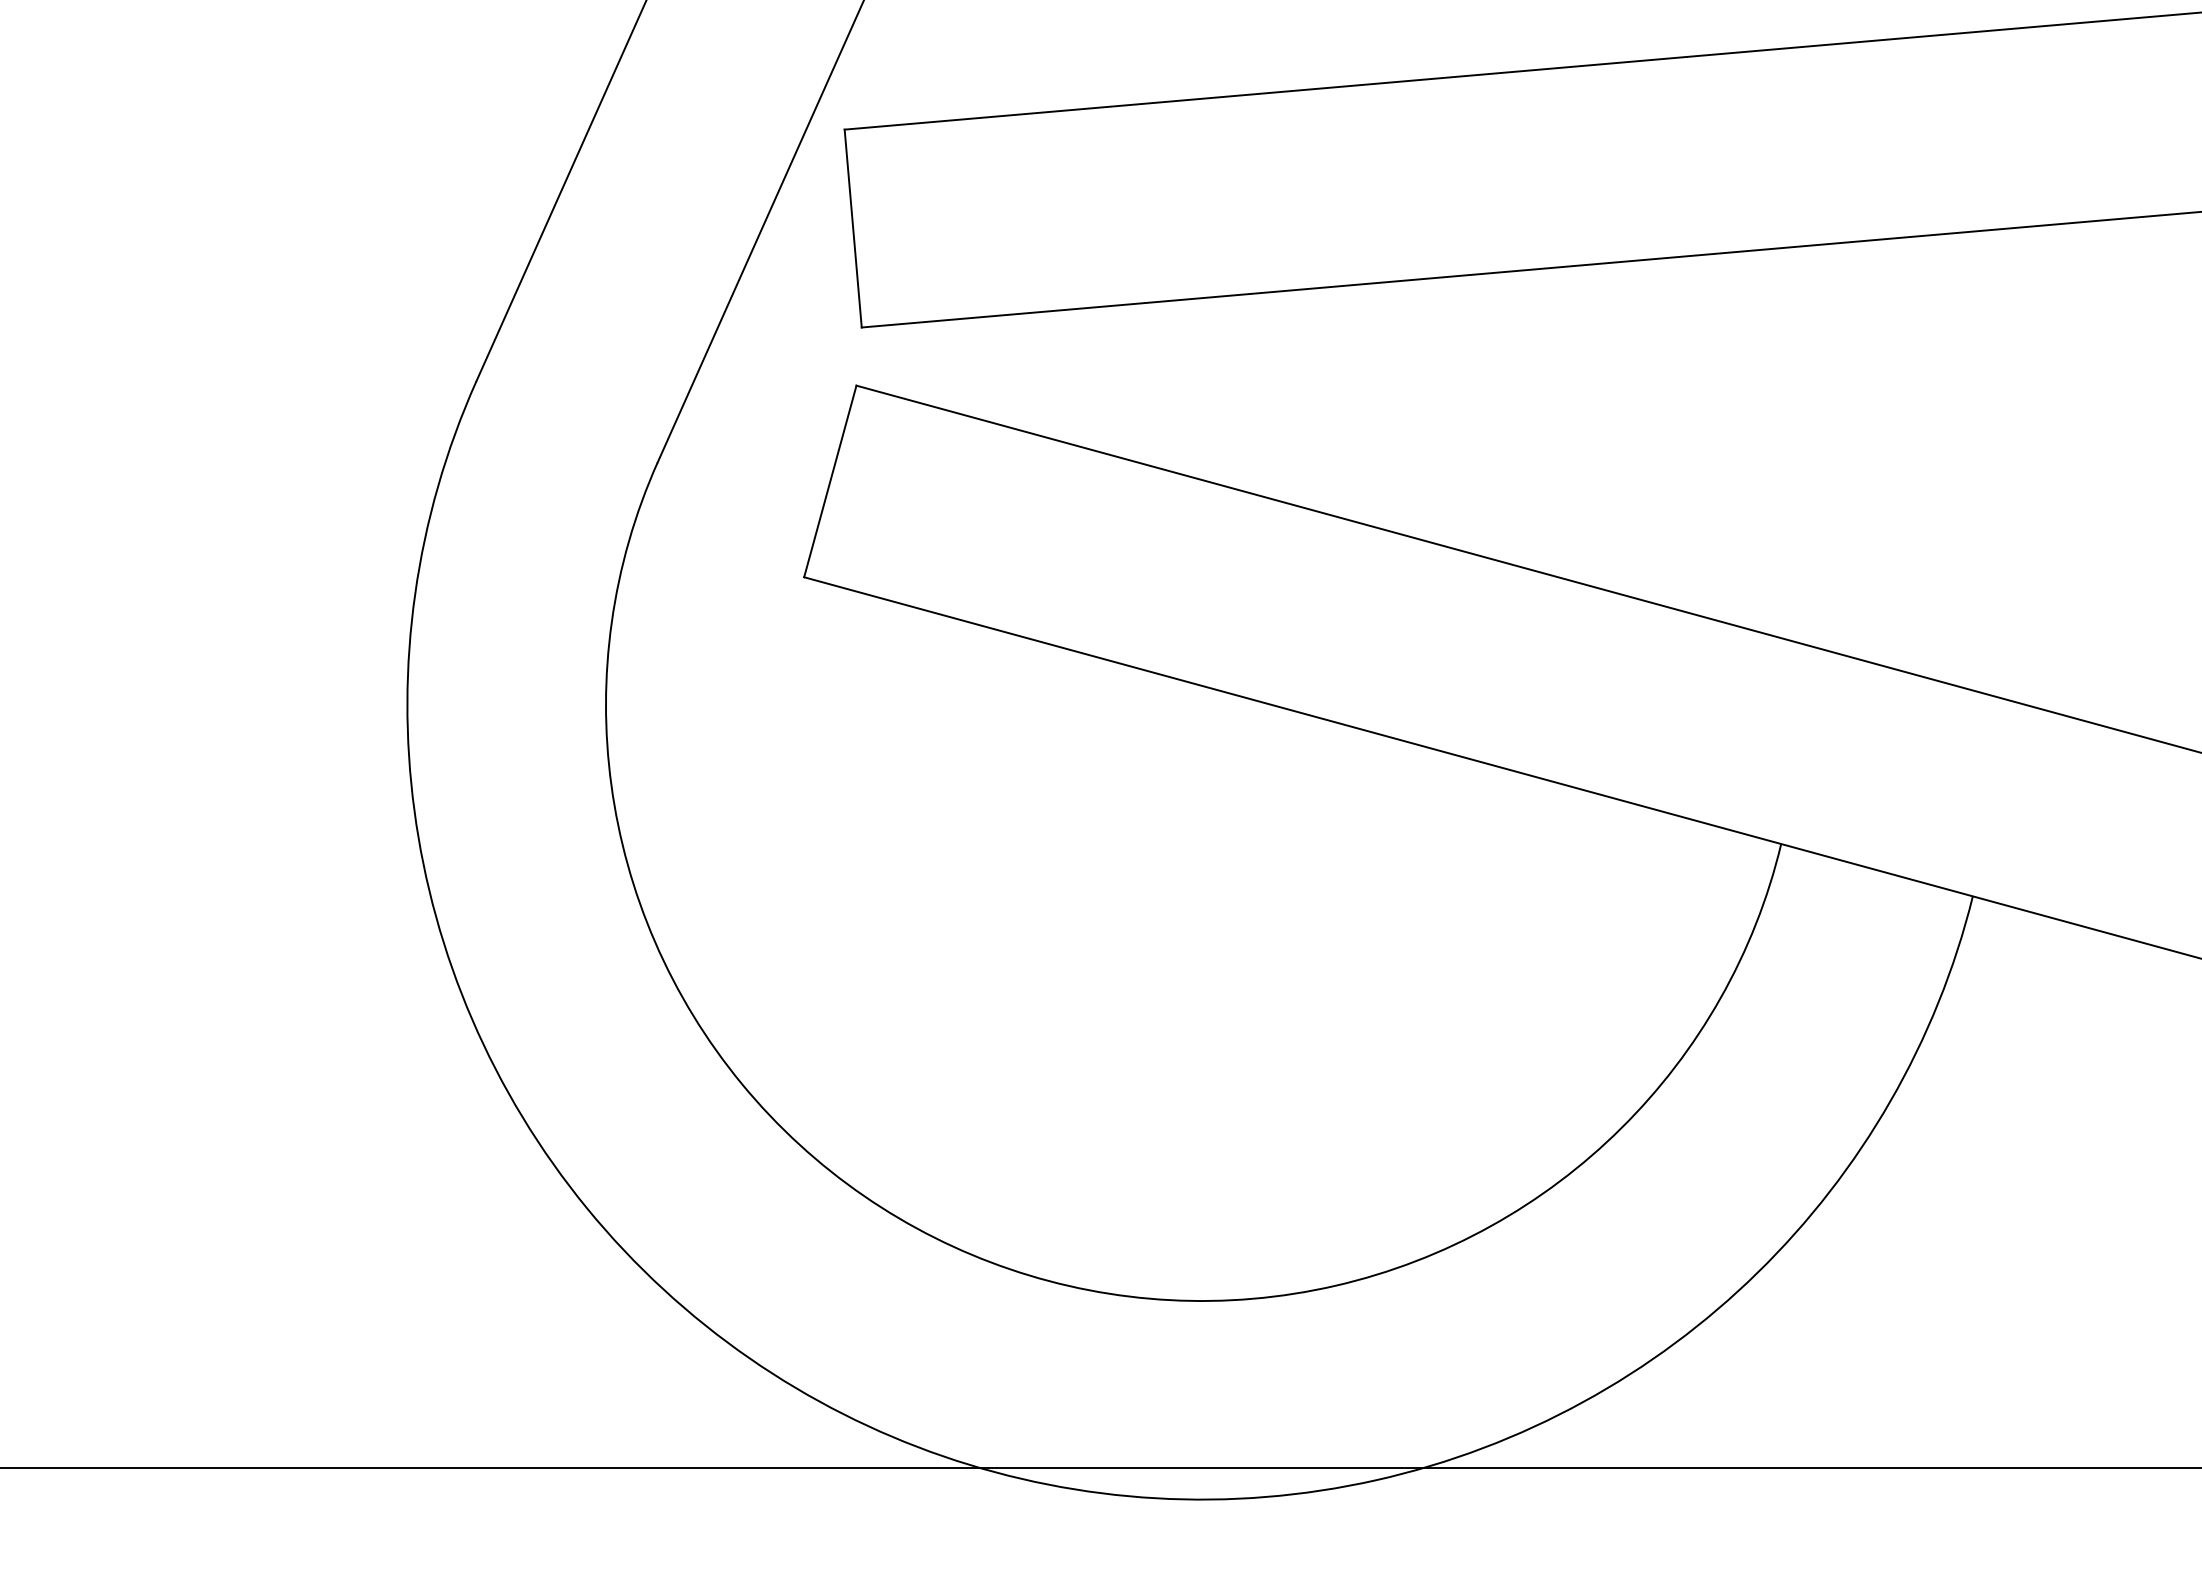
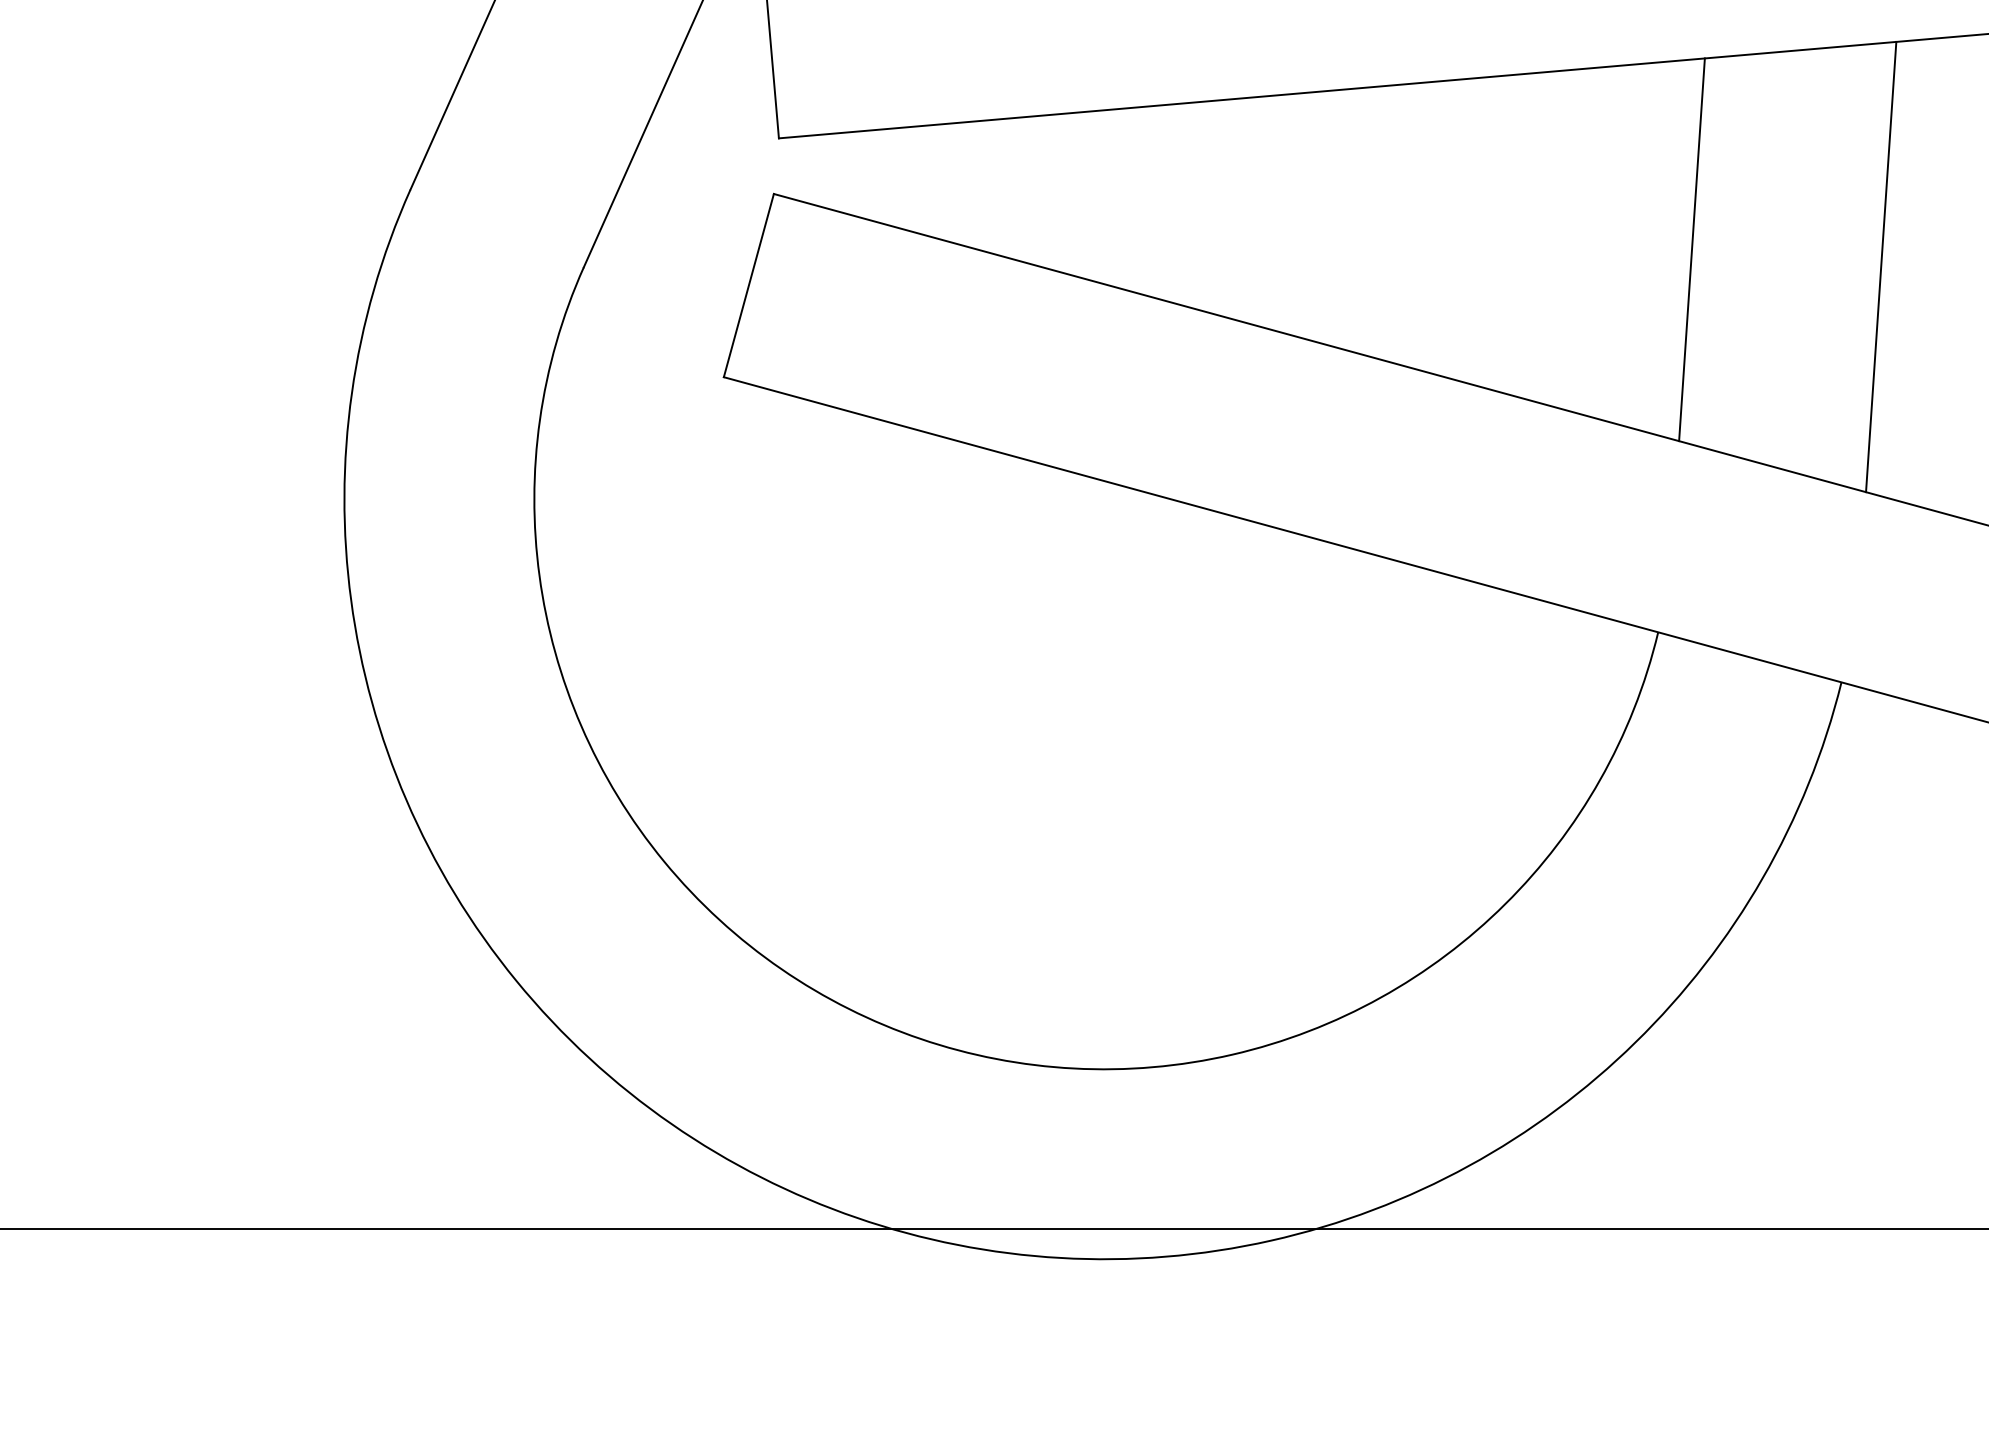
line: (1816, 443) -> (1691, 249), added
line: (2014, 461) -> (1881, 266), added

